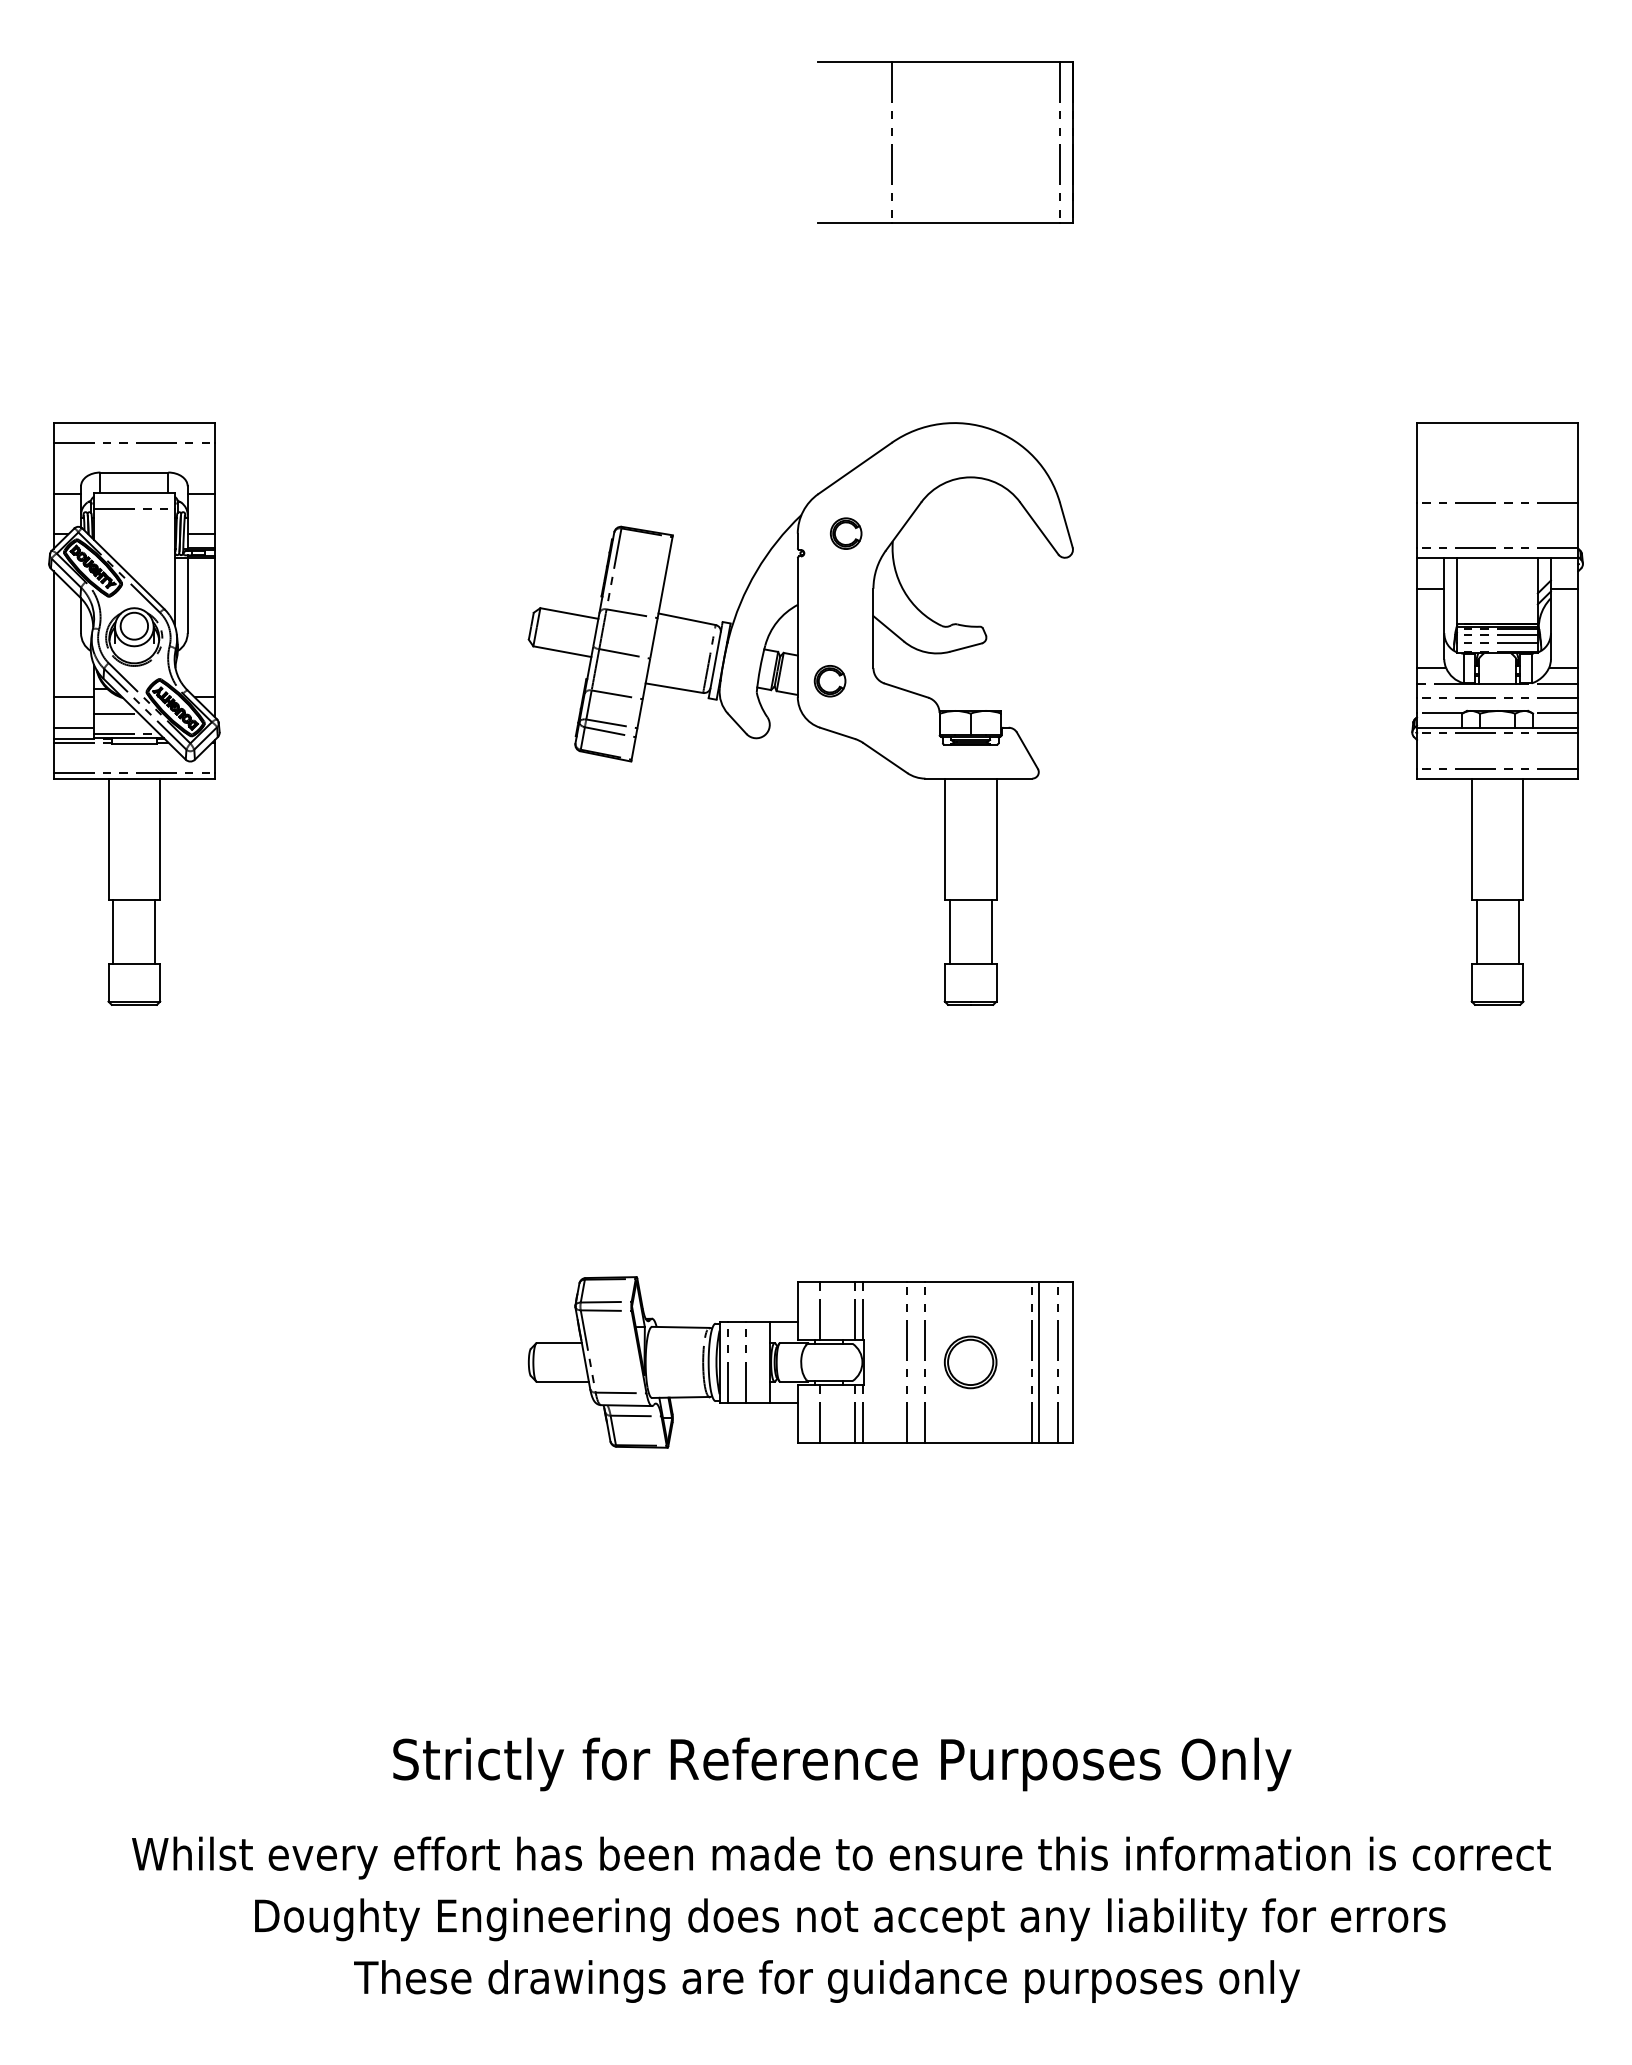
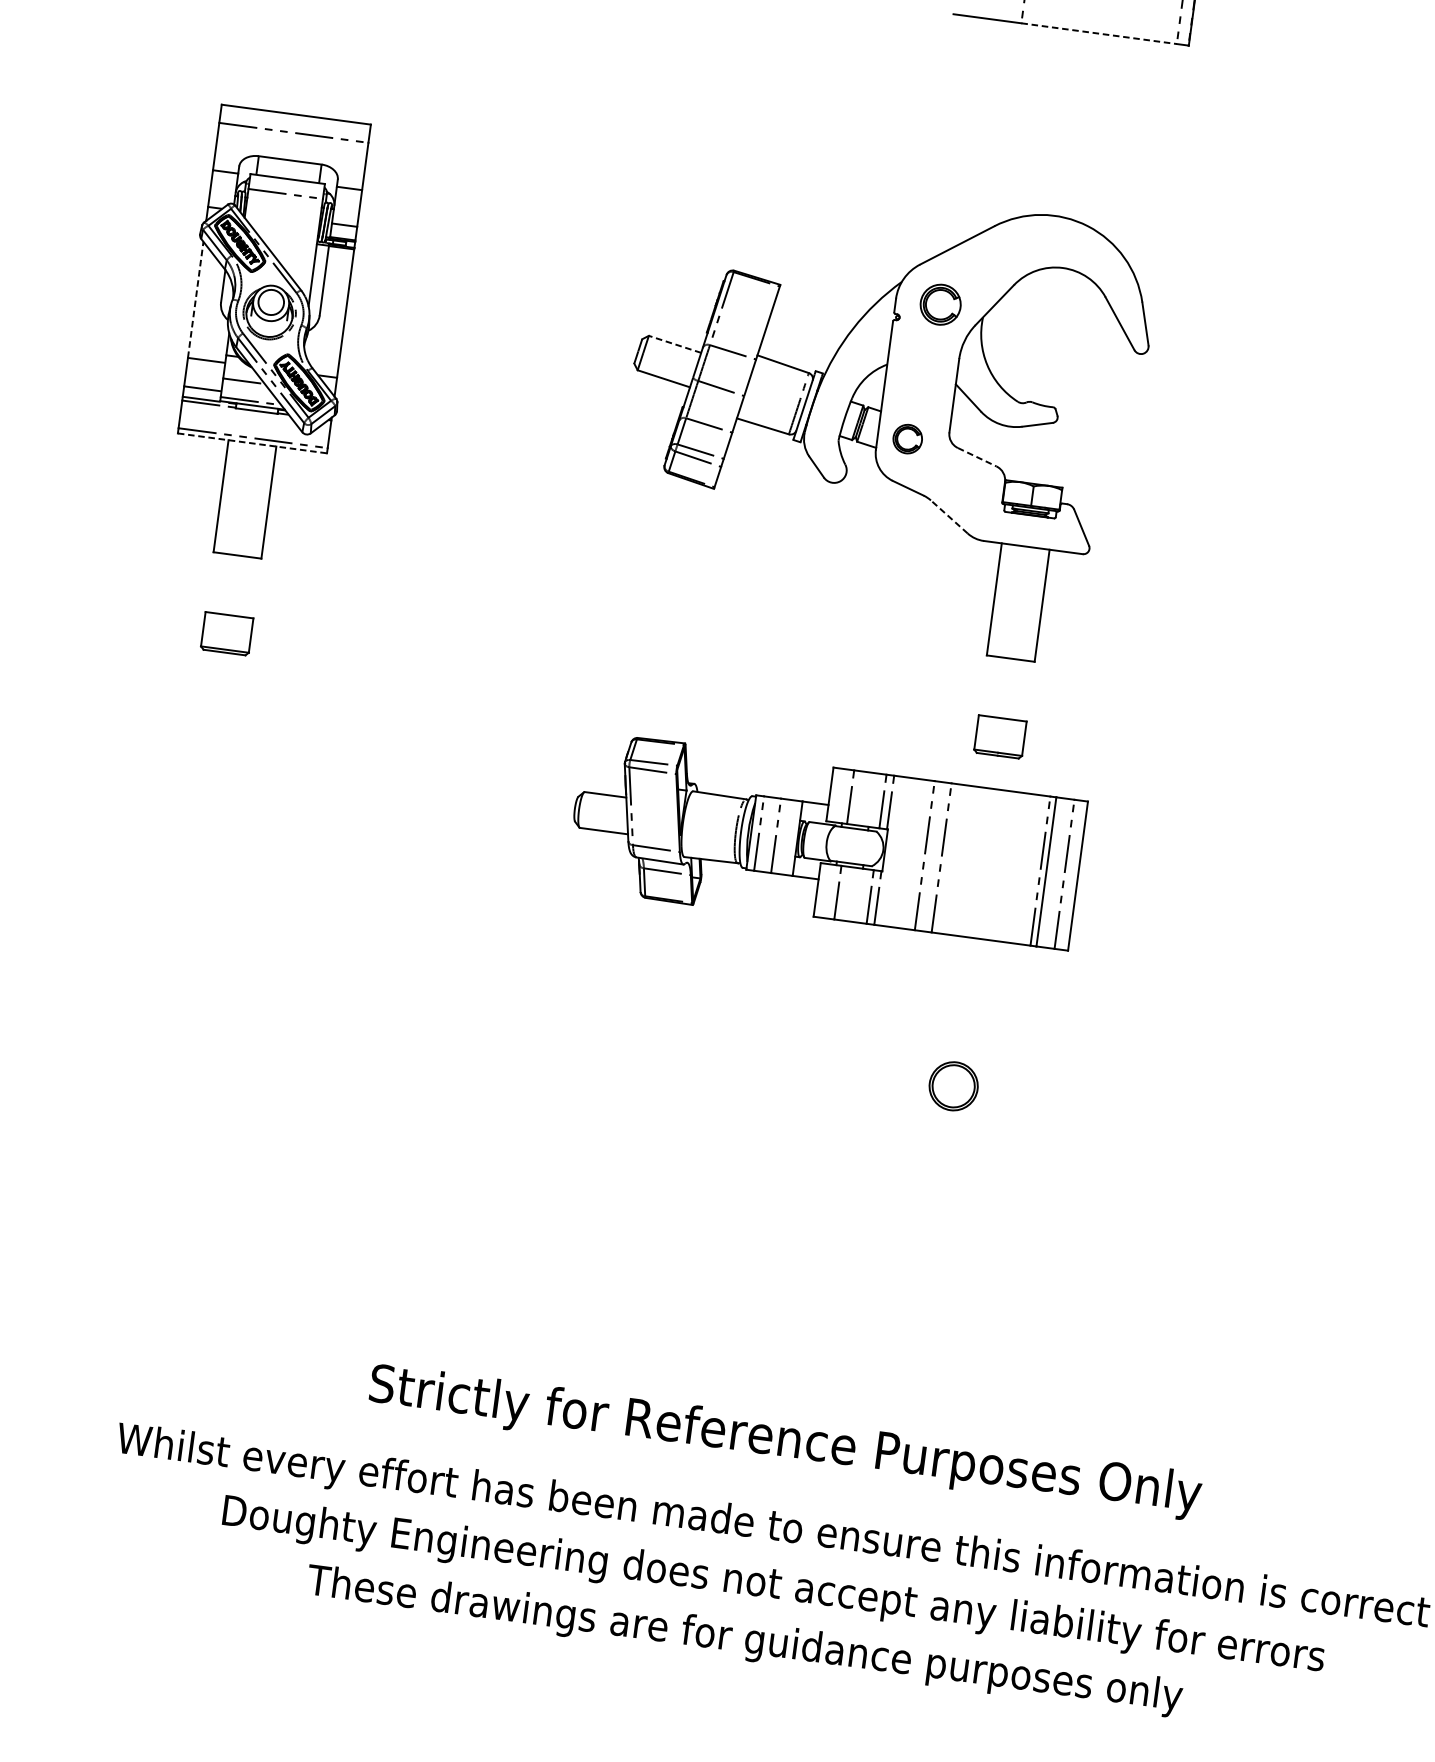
line: (976, 223) -> (1099, 33), solid -> dashed
part: (846, 533) -> (941, 304), size x1.4
line: (568, 613) -> (674, 344), solid -> dashed
line: (53, 634) -> (195, 300), solid -> dashed
line: (906, 690) -> (977, 457), solid -> dashed
line: (885, 758) -> (949, 517), solid -> dashed
line: (134, 778) -> (252, 443), solid -> dashed
line: (113, 931) -> (214, 582), removed
line: (155, 931) -> (253, 587), removed
line: (949, 931) -> (987, 685), removed
line: (991, 931) -> (1026, 690), removed
part: (800, 1362) -> (826, 842), moved

